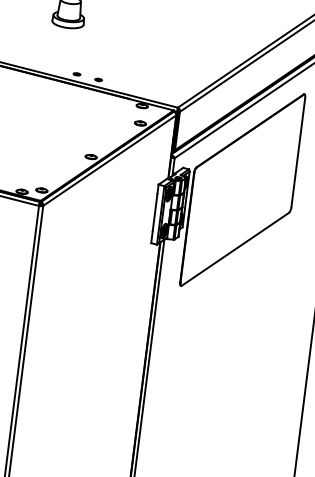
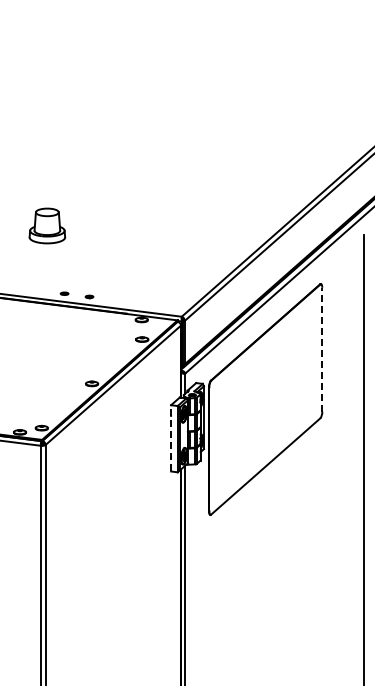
line: (298, 152) -> (322, 349), solid -> dashed
line: (155, 213) -> (171, 437), solid -> dashed

